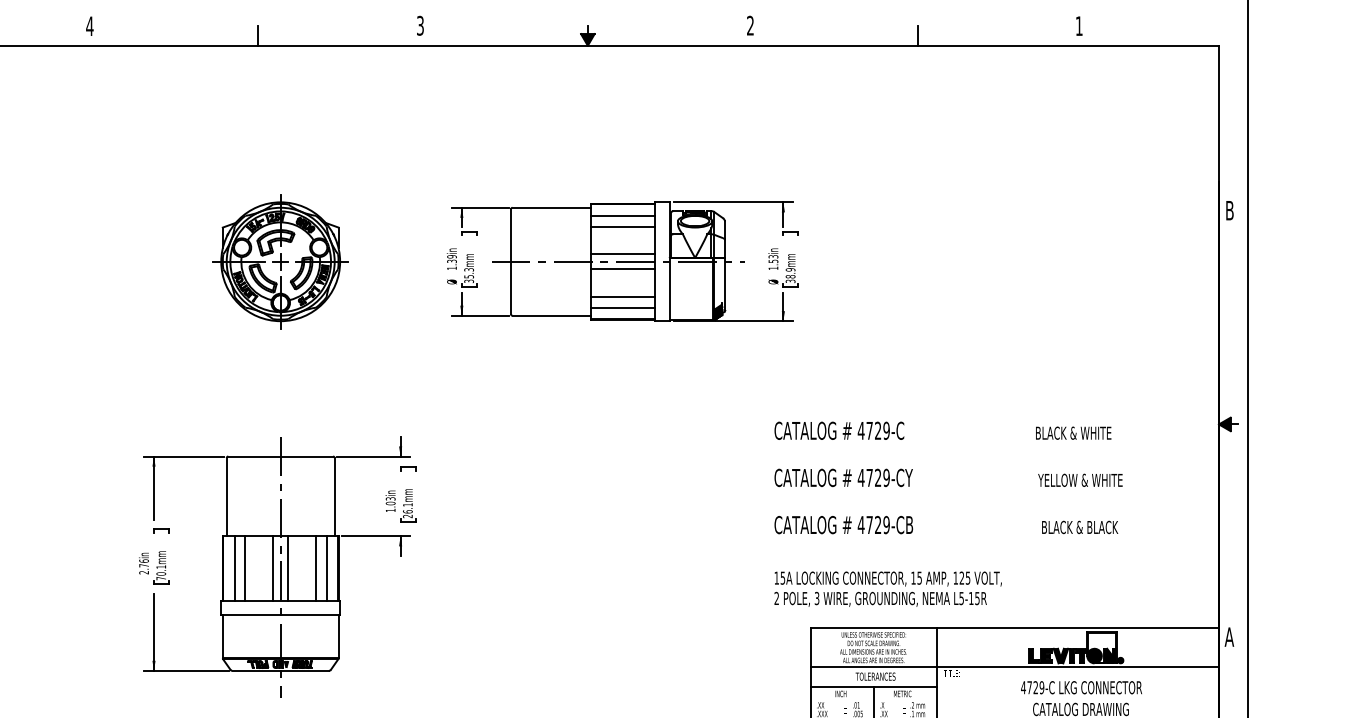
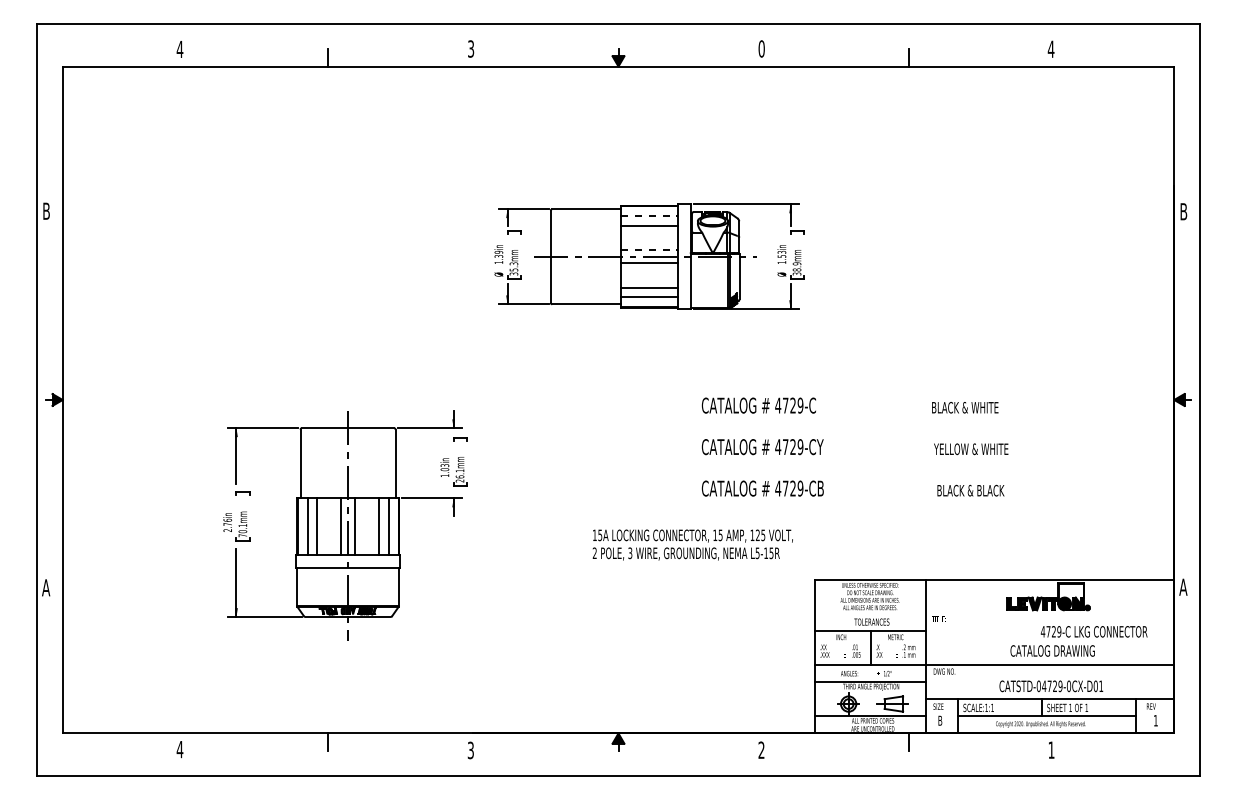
text: (750, 25) -> (761, 48), 2 -> 0
text: (1078, 25) -> (1050, 48), 1 -> 4
line: (623, 216) -> (649, 216), solid -> dashed
line: (623, 254) -> (649, 250), solid -> dashed
part: (280, 261) -> (347, 256), removed
text: (947, 477) -> (854, 446), moved
text: (887, 588) -> (692, 544), moved
line: (1014, 666) -> (994, 613), removed
text: (1080, 687) -> (1093, 631), moved

